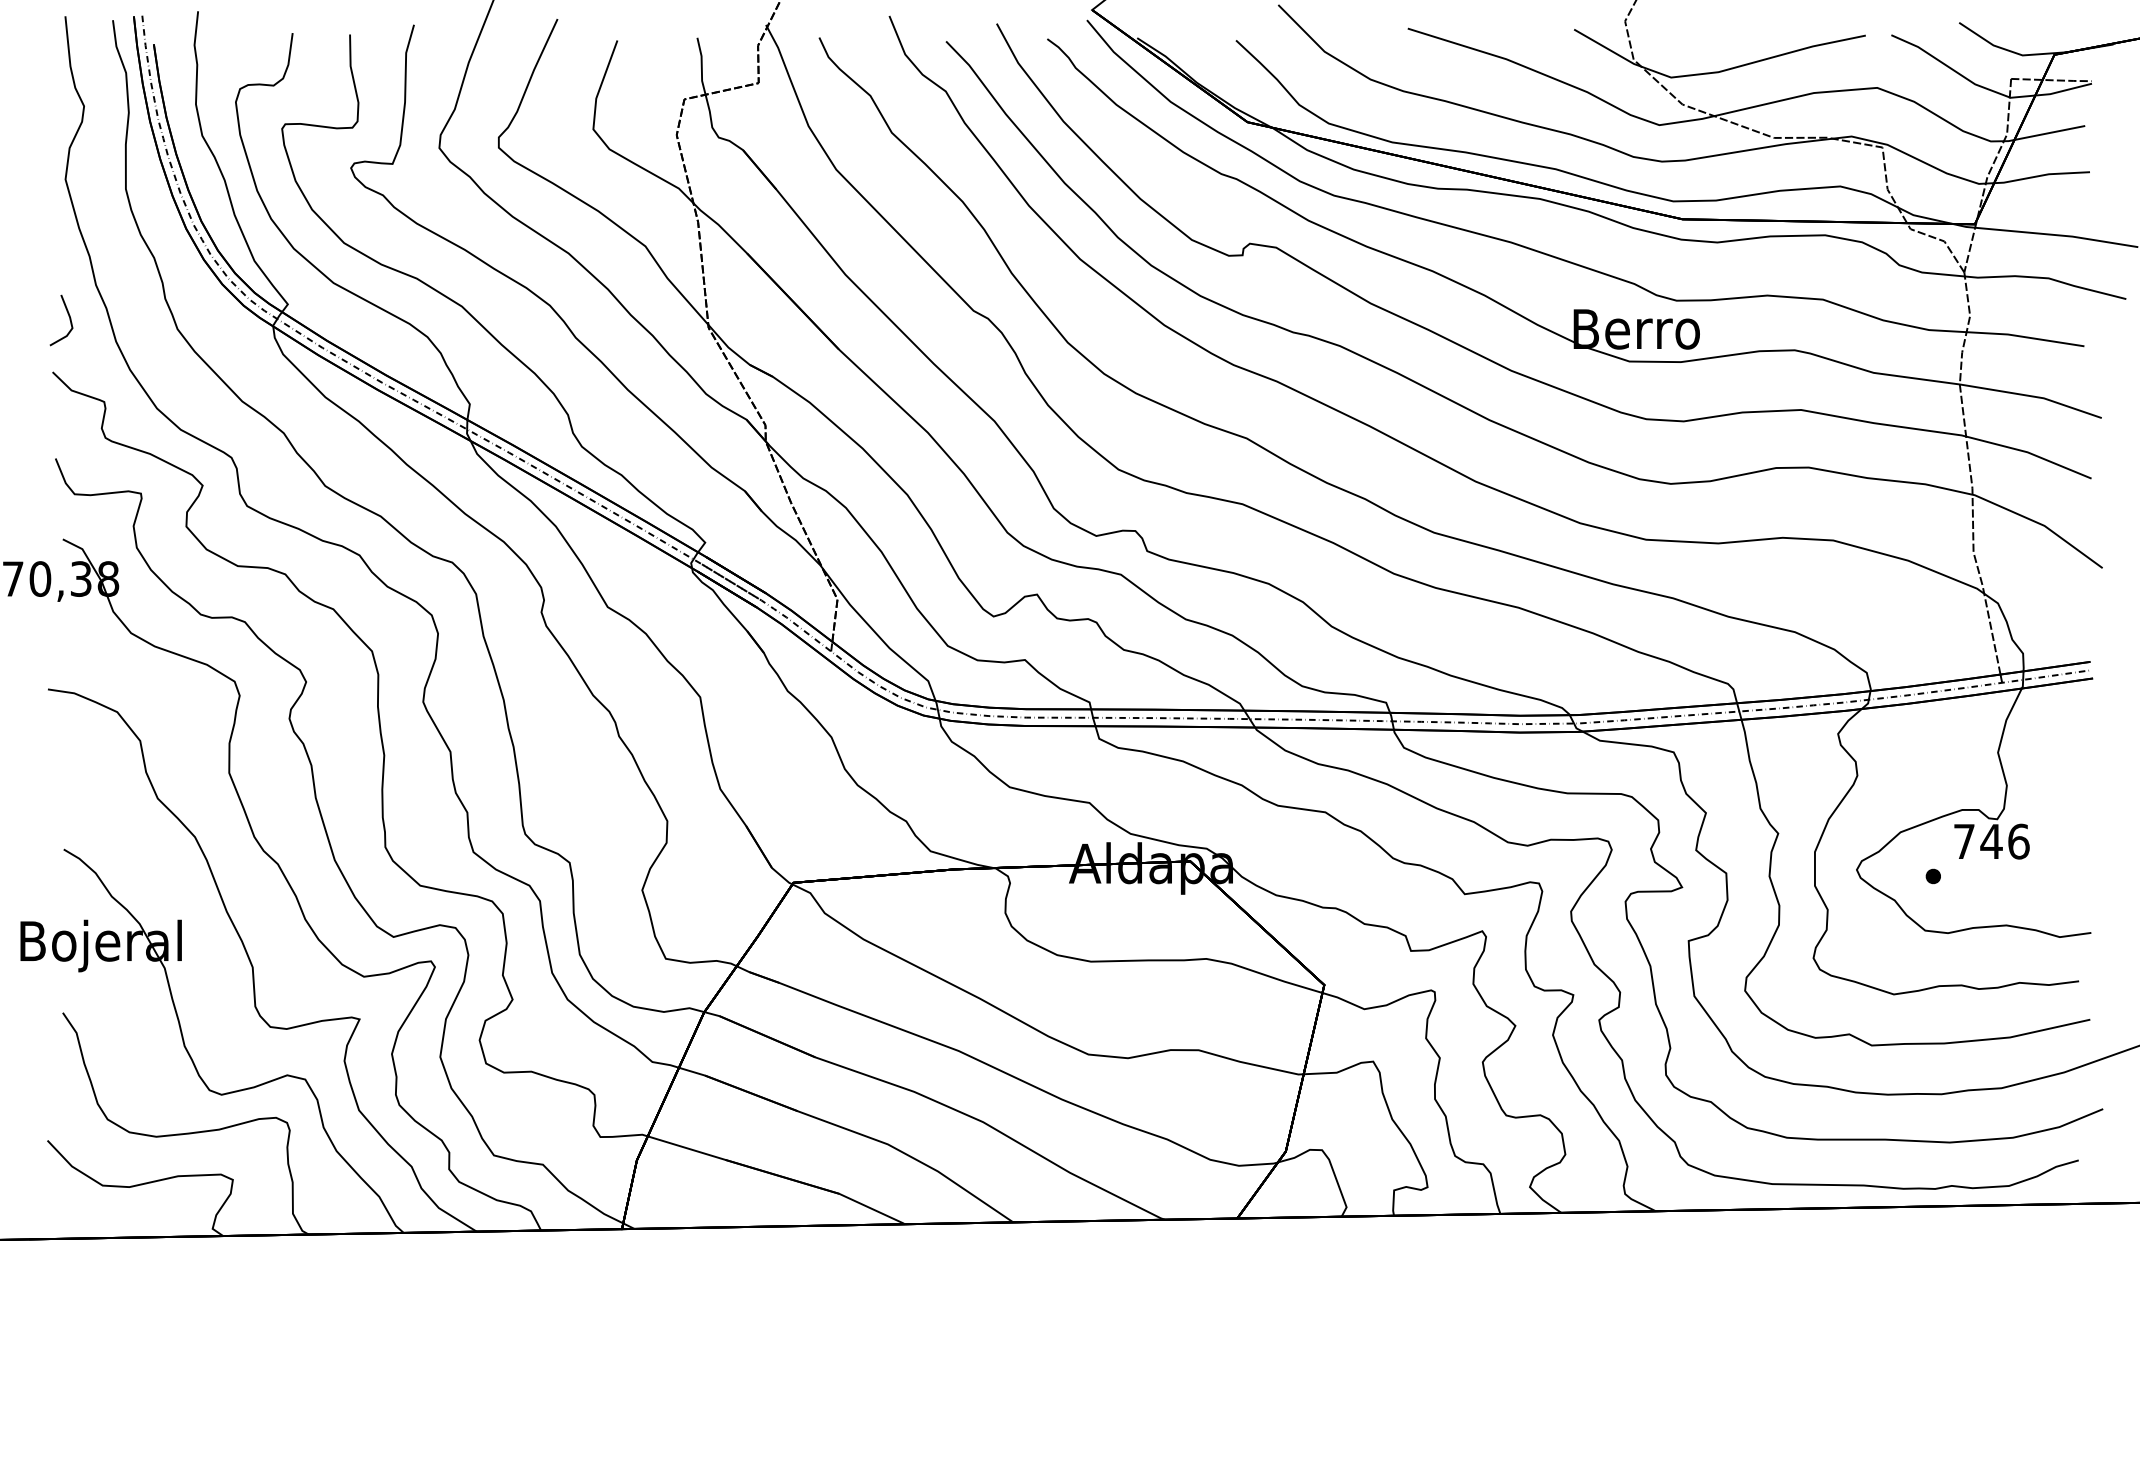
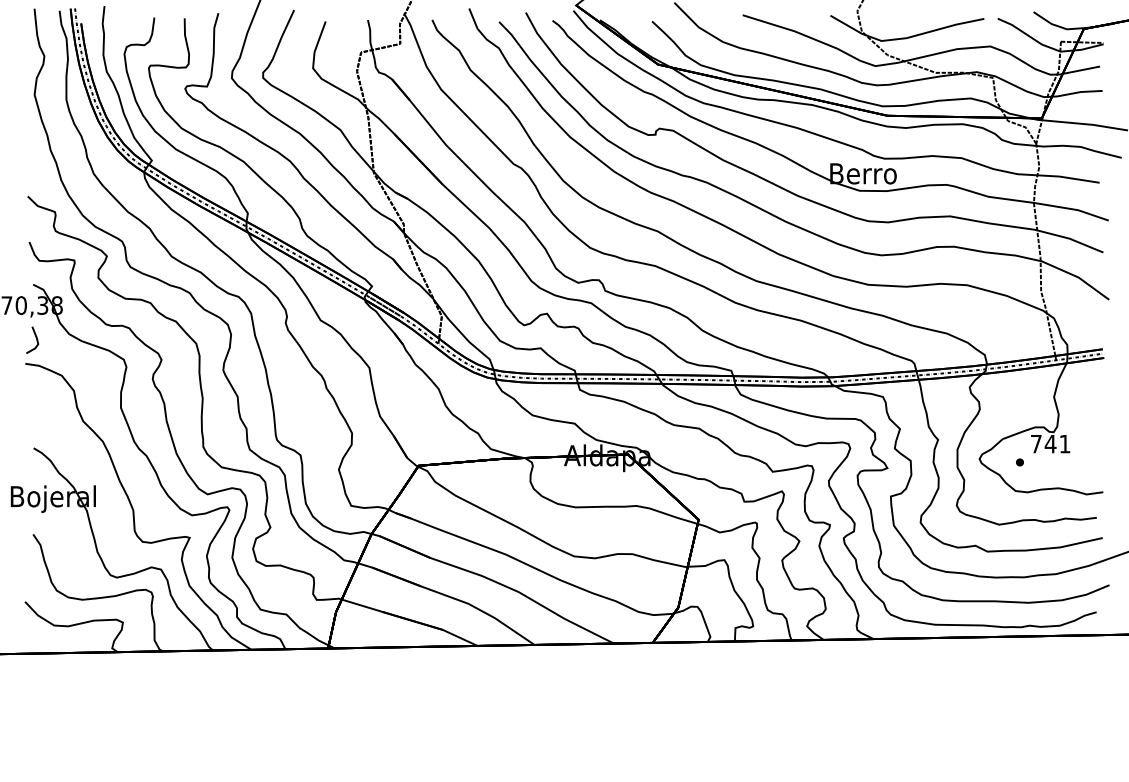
line: (67, 315) -> (35, 337), moved
text: (2017, 840) -> (1064, 443), 746 -> 741

